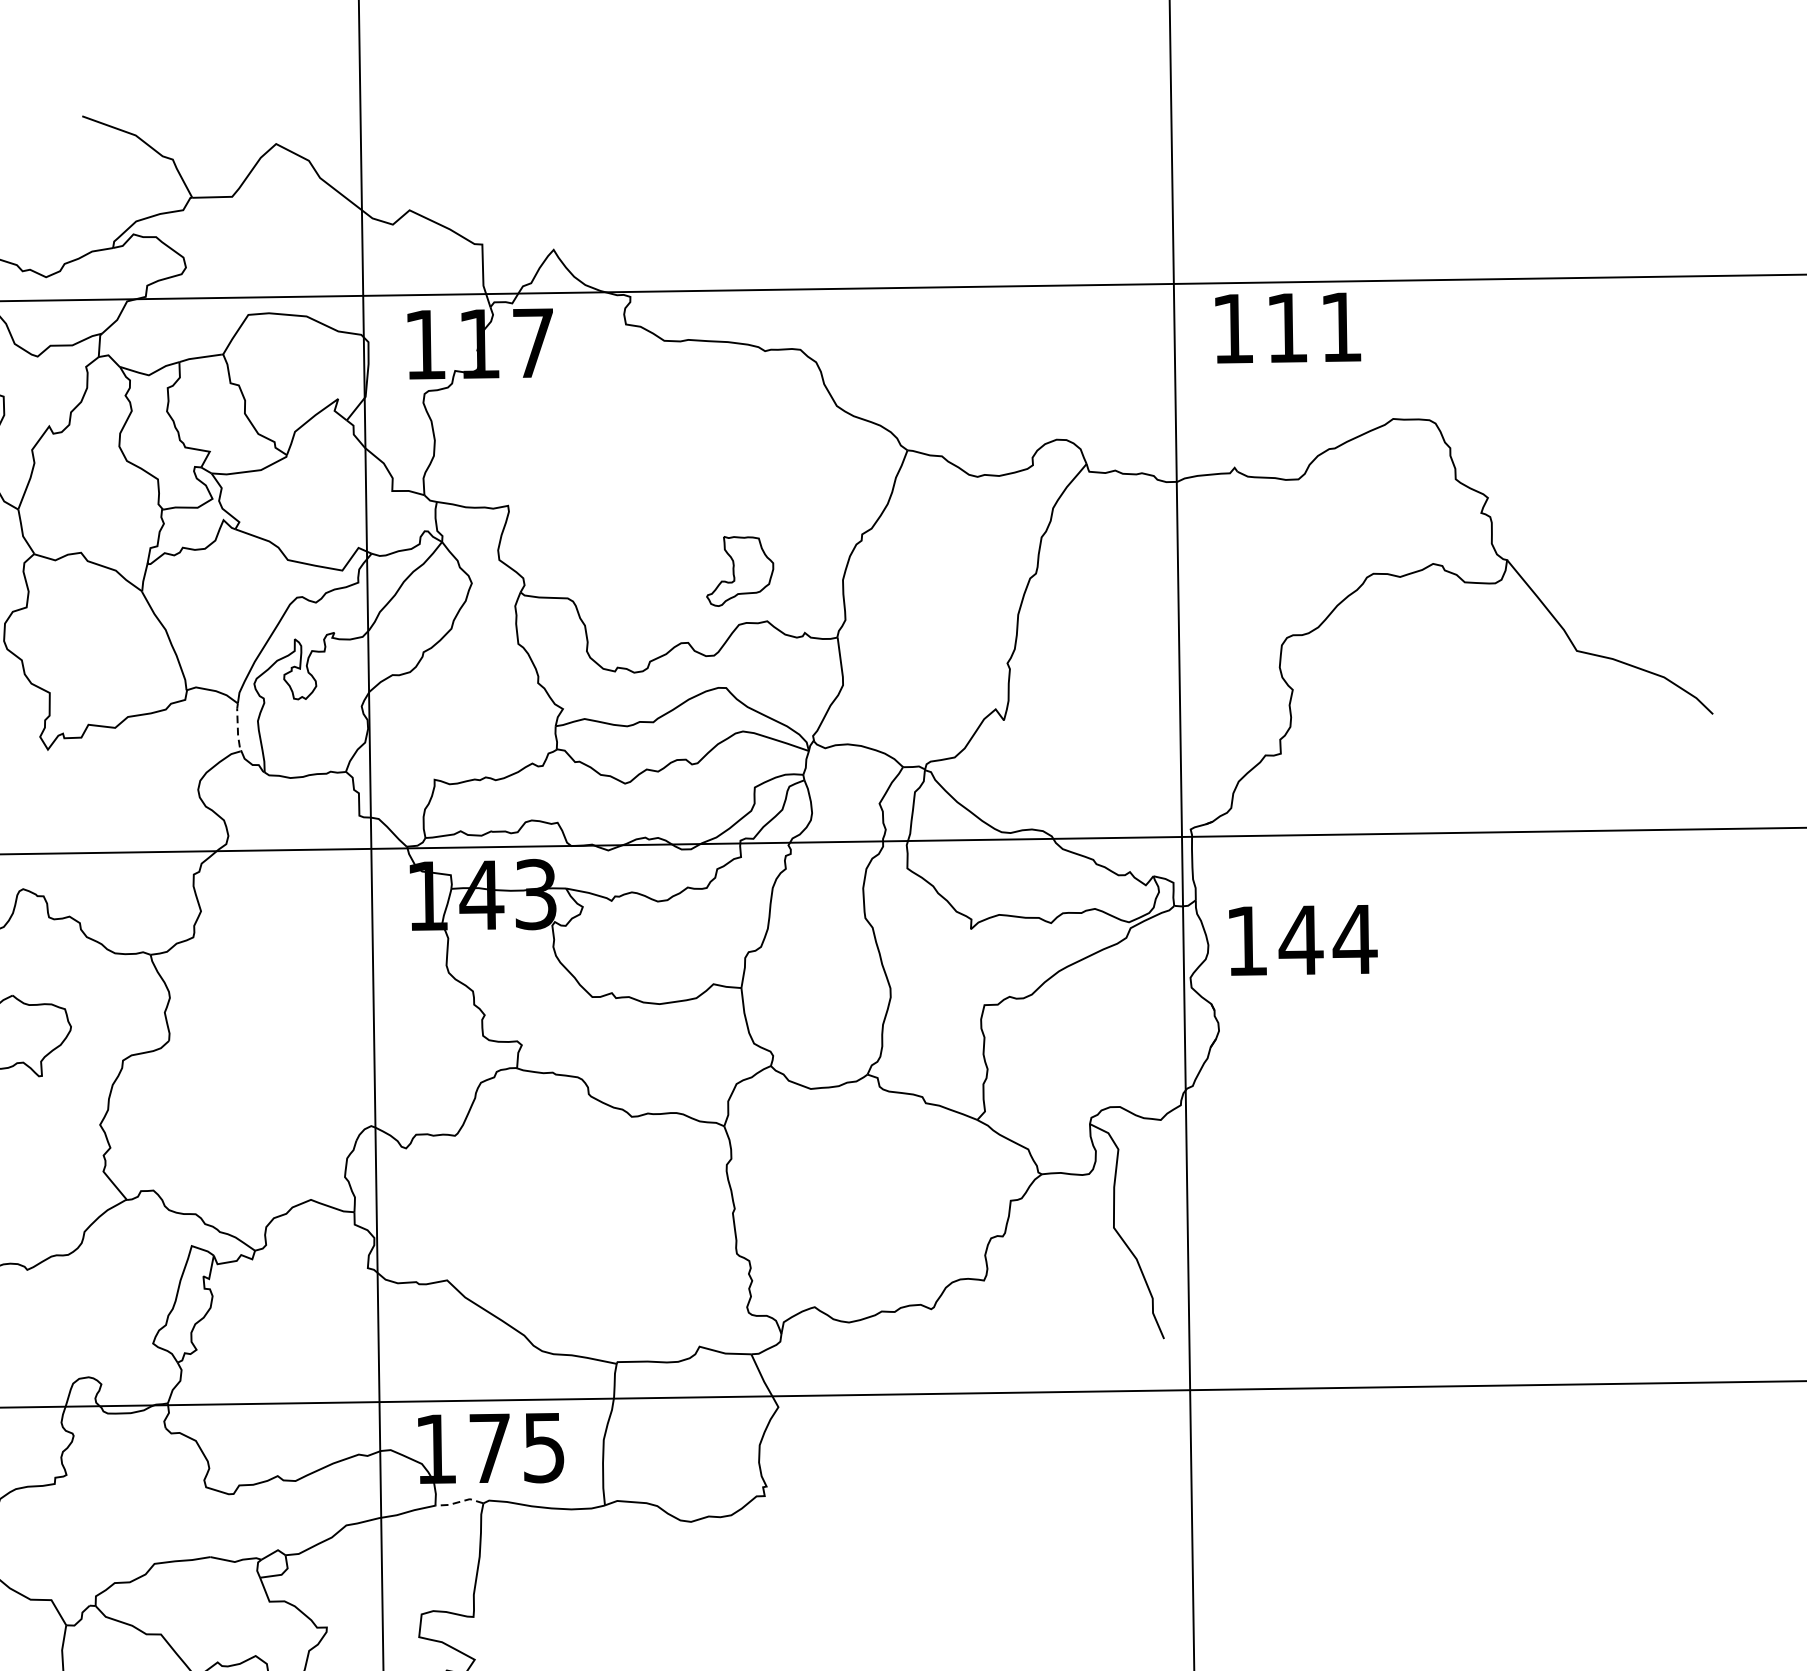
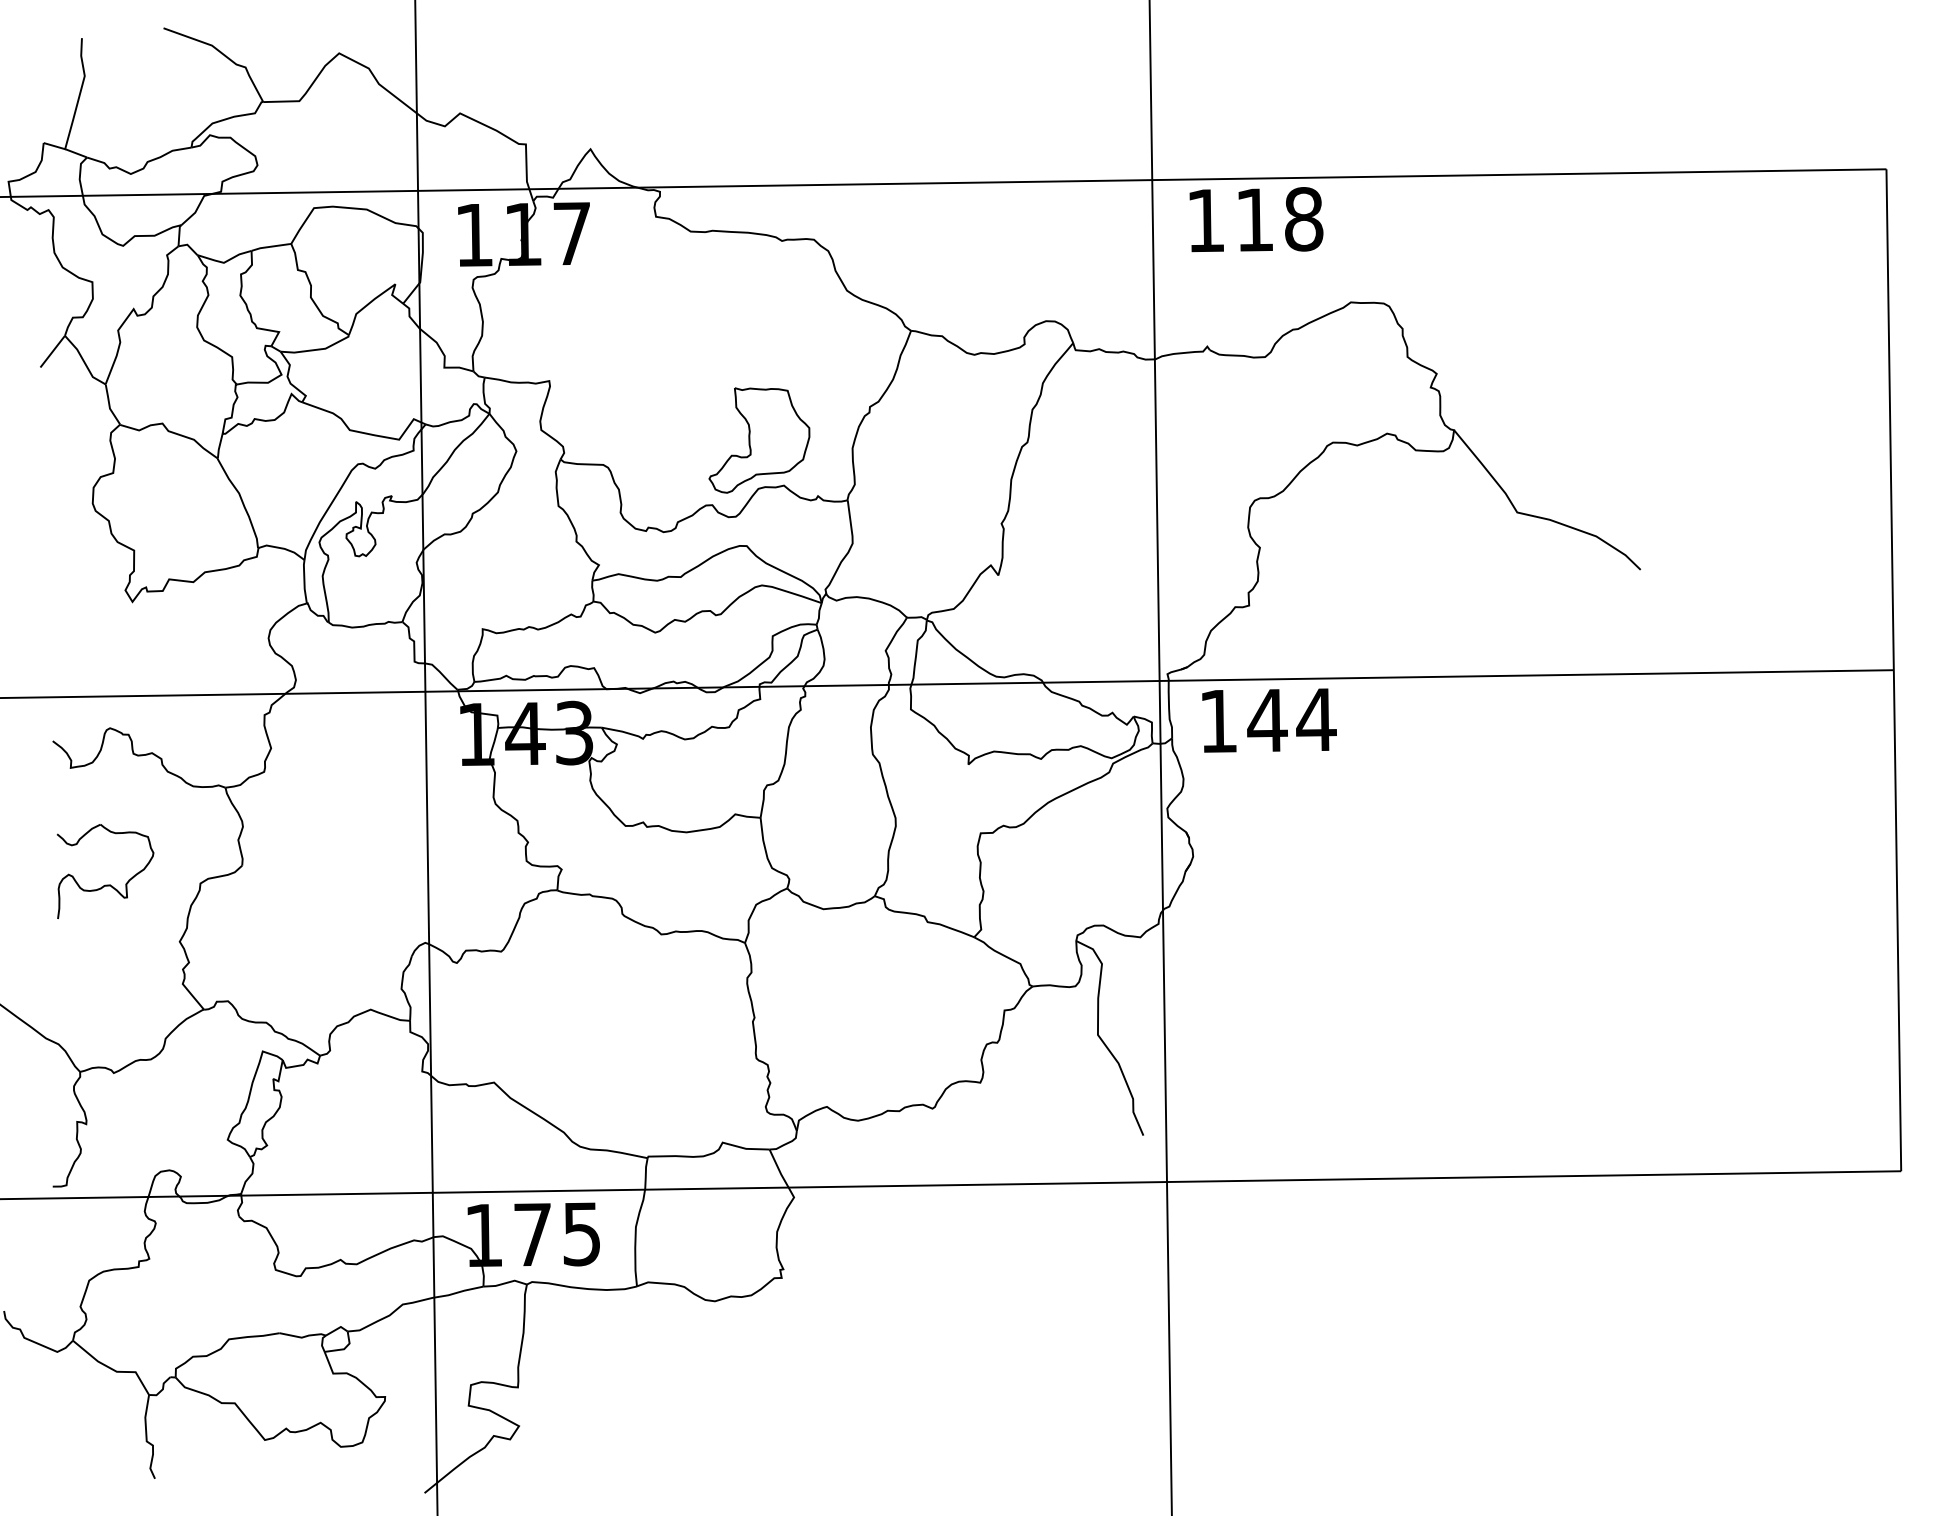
text: (1341, 327) -> (1304, 219), 111 -> 118
part: (740, 571) -> (759, 440), size x1.67
line: (237, 728) -> (304, 582), dashed -> solid
text: (1303, 940) -> (1269, 720), moved
line: (459, 1502) -> (505, 1283), dashed -> solid

